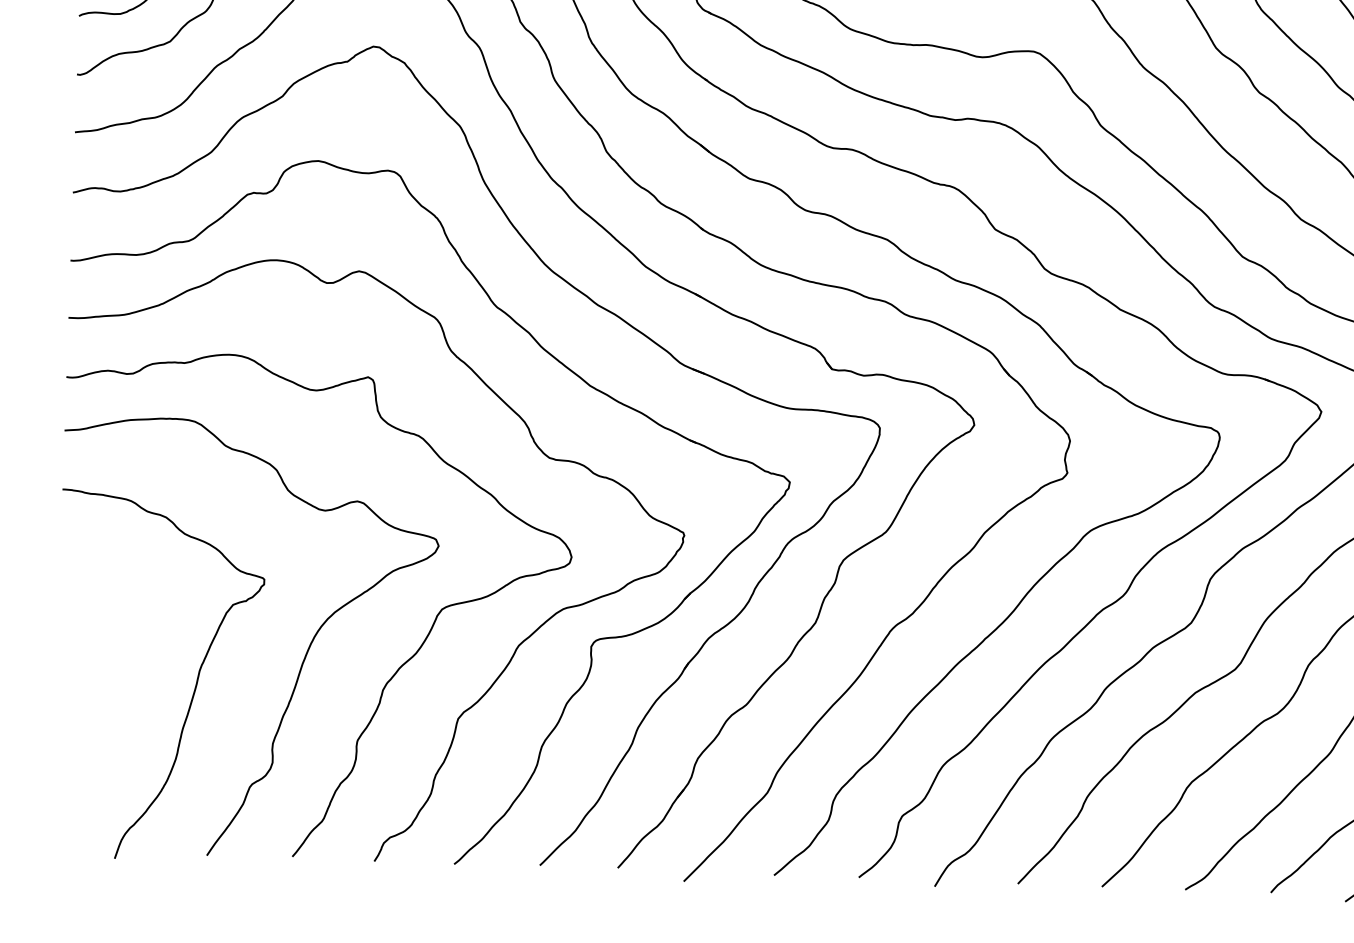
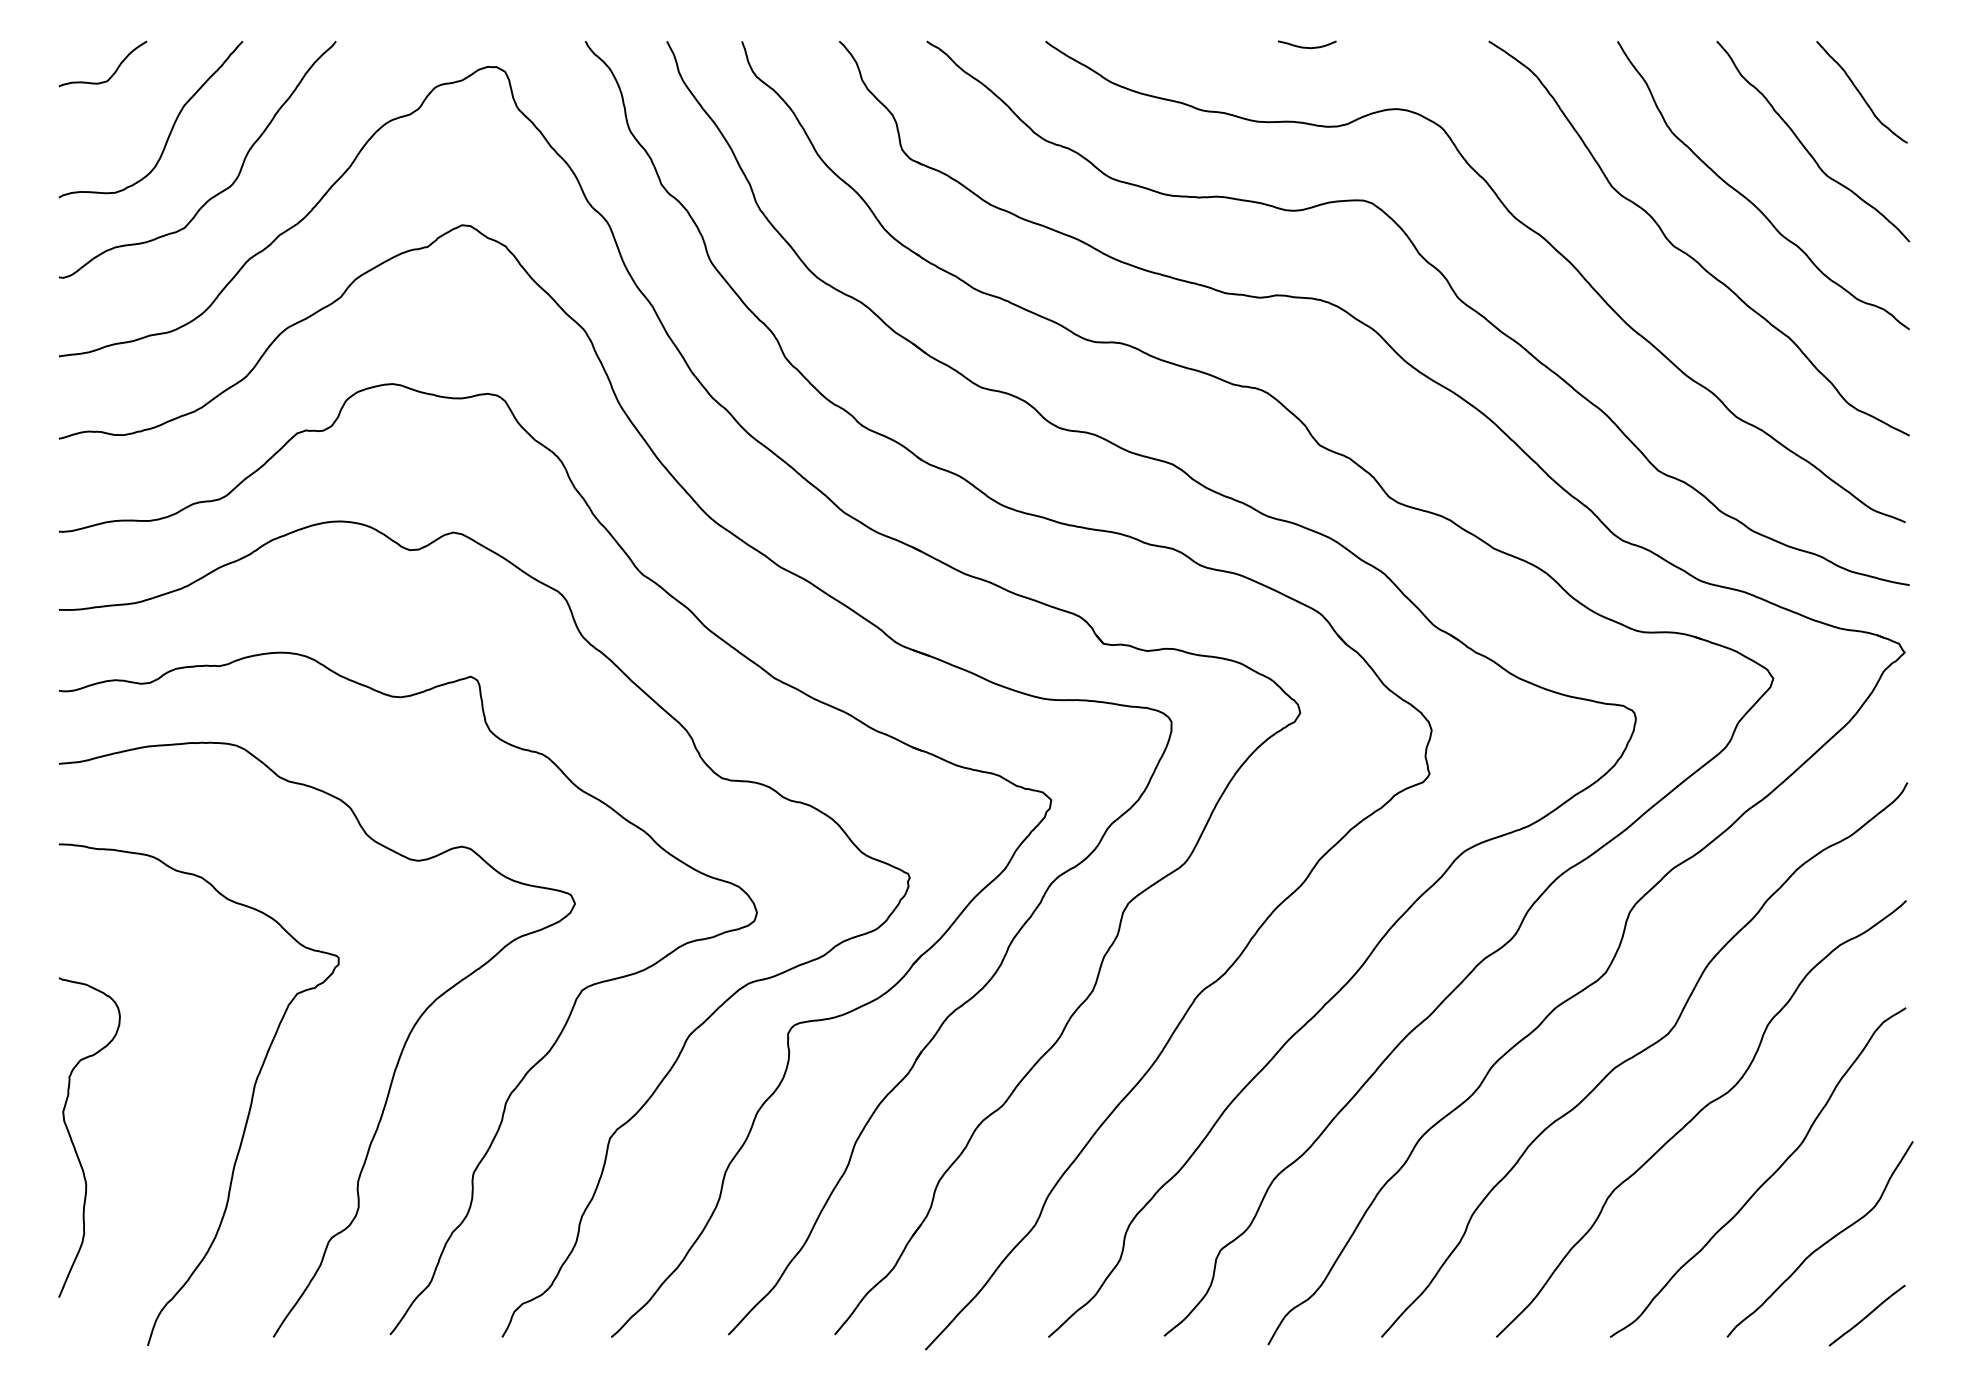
curve: (66, 709) -> (74, 1144), added

